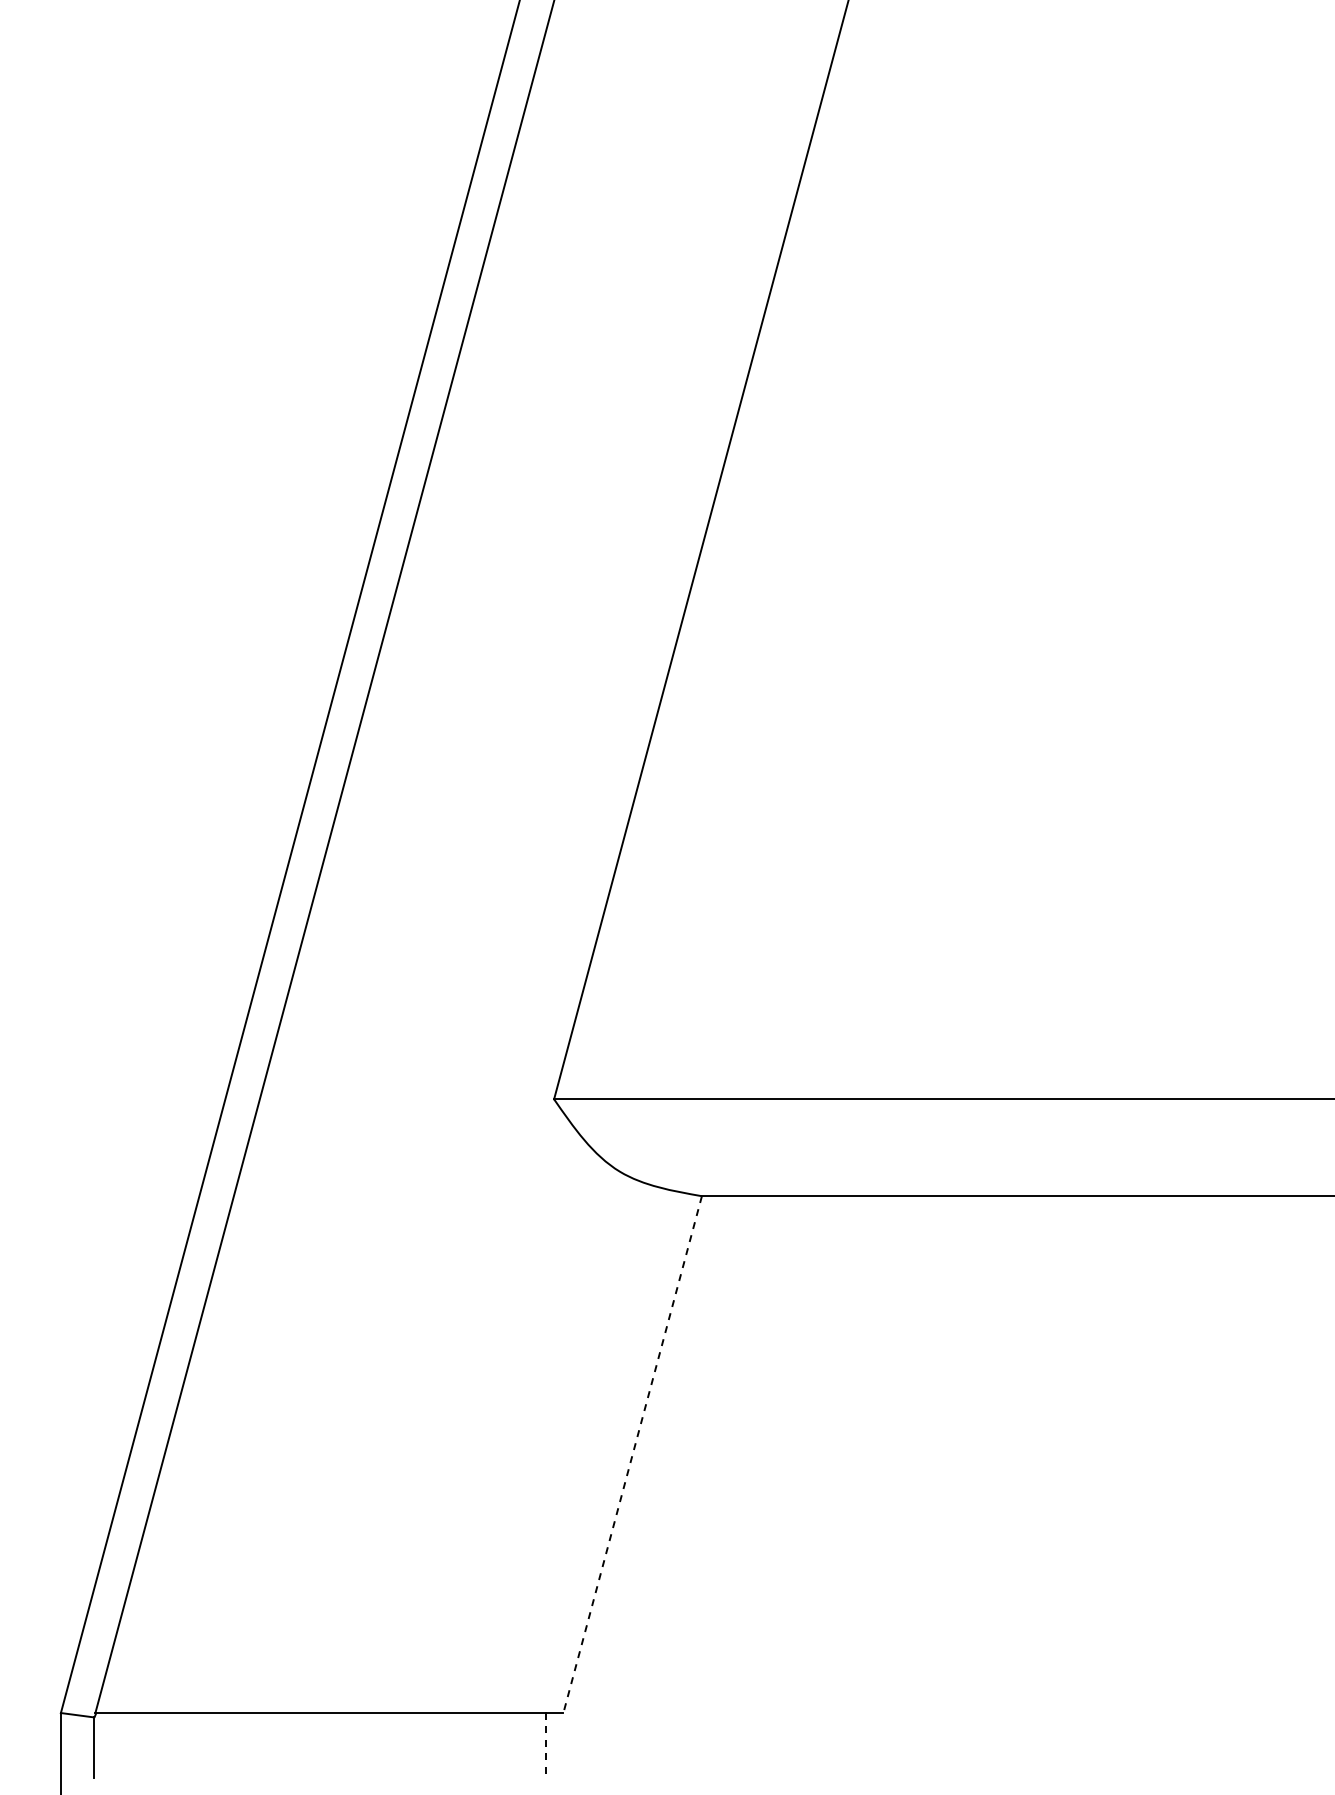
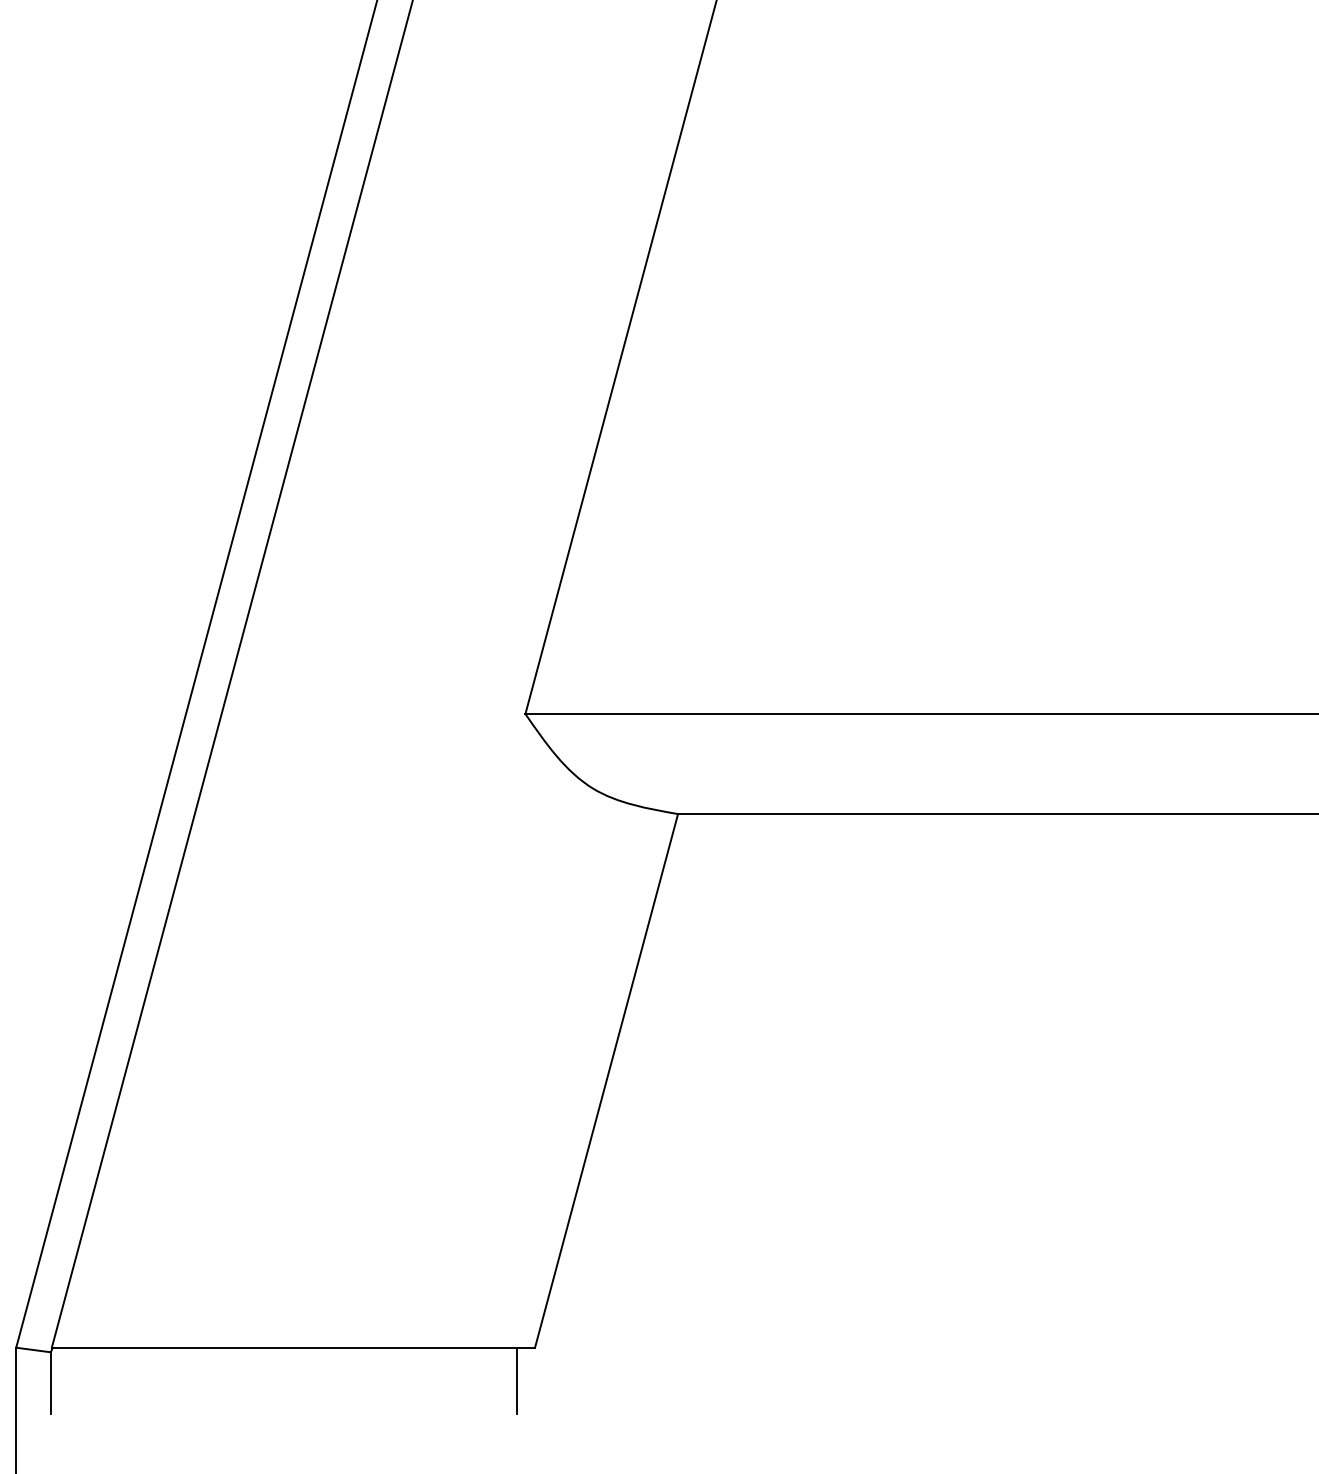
line: (632, 1454) -> (606, 1080), dashed -> solid
line: (546, 1745) -> (517, 1381), dashed -> solid

